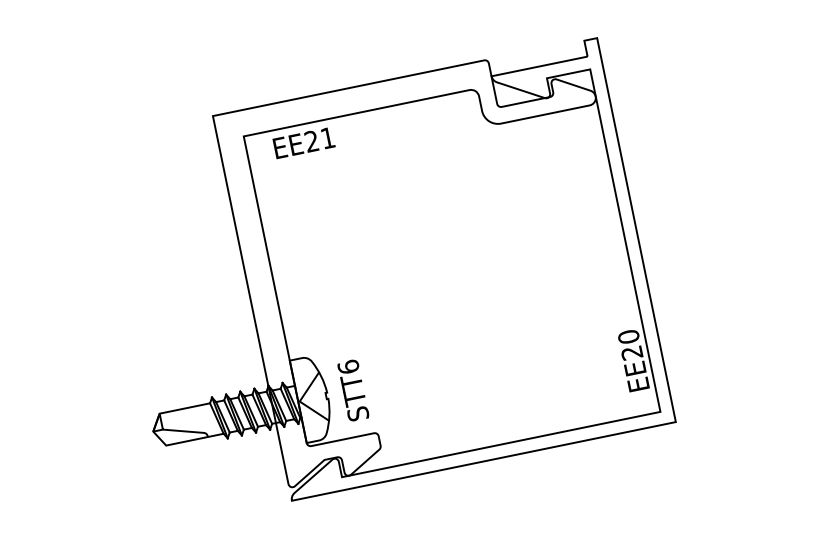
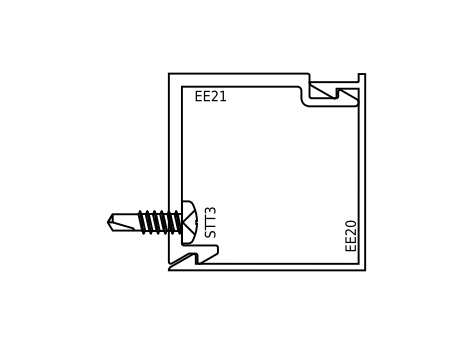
text: (347, 367) -> (209, 210), STT6 -> STT3

